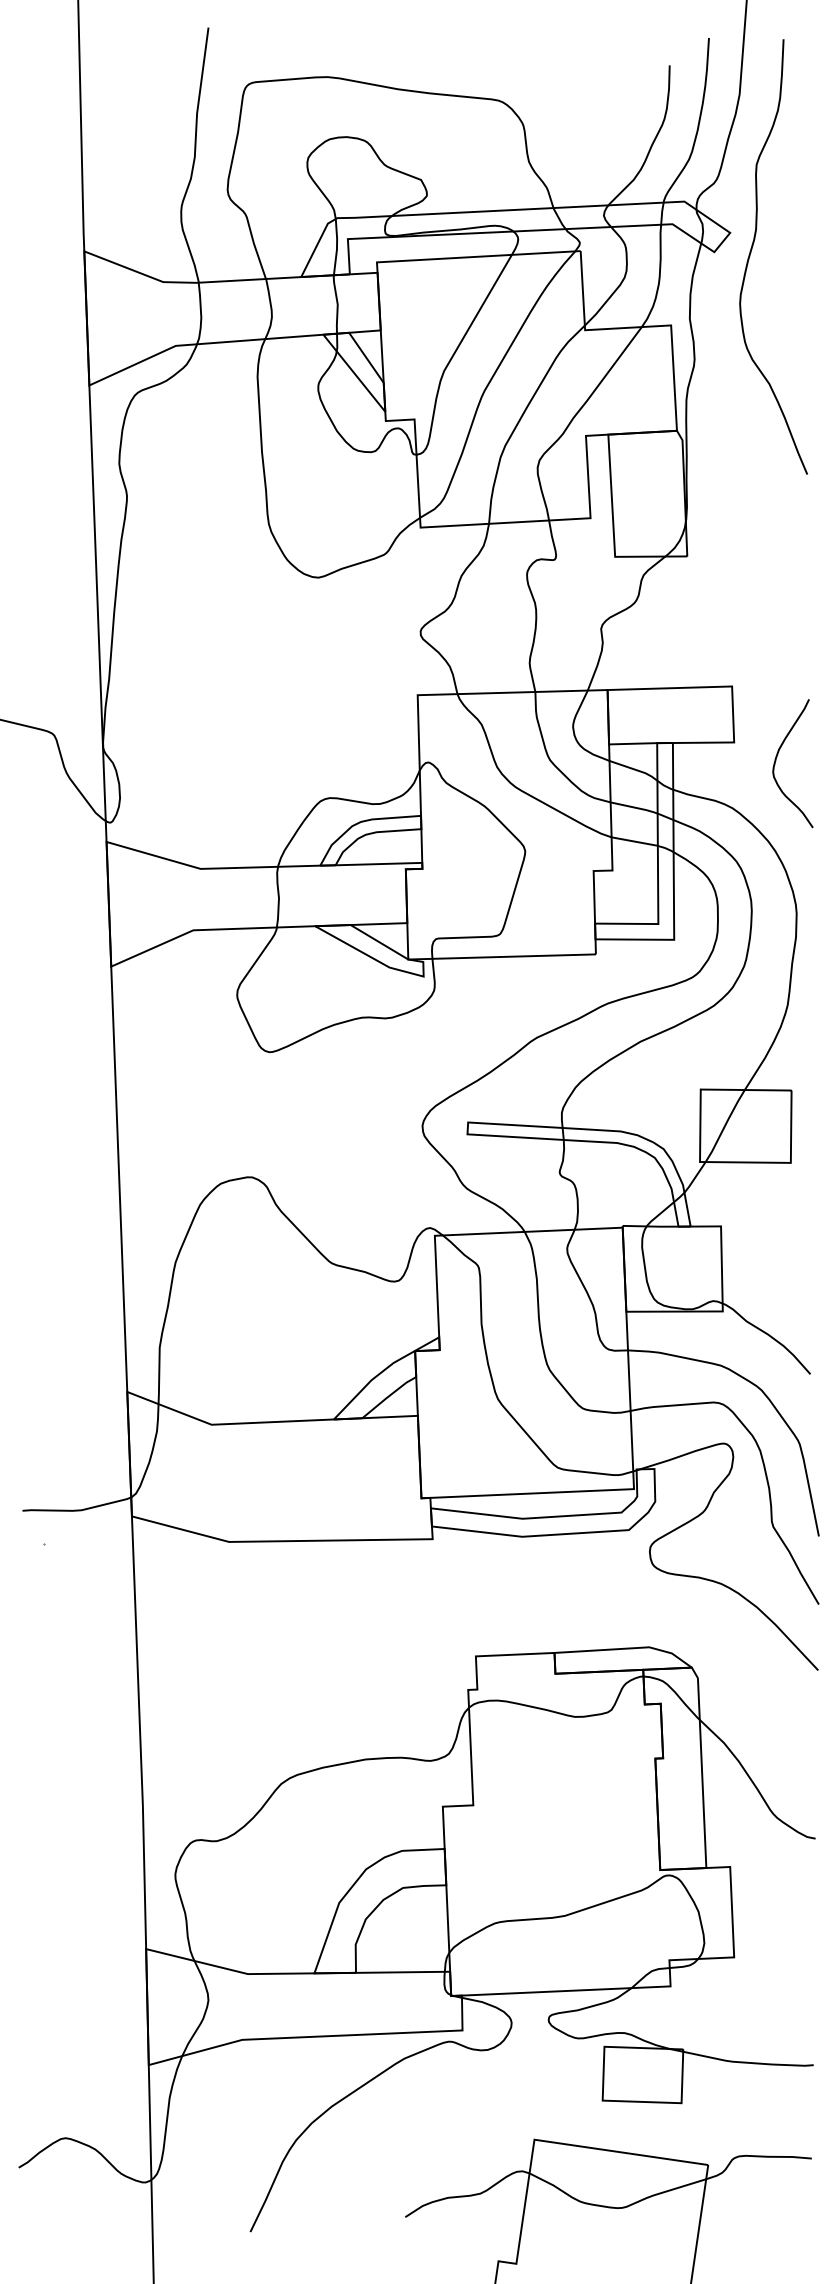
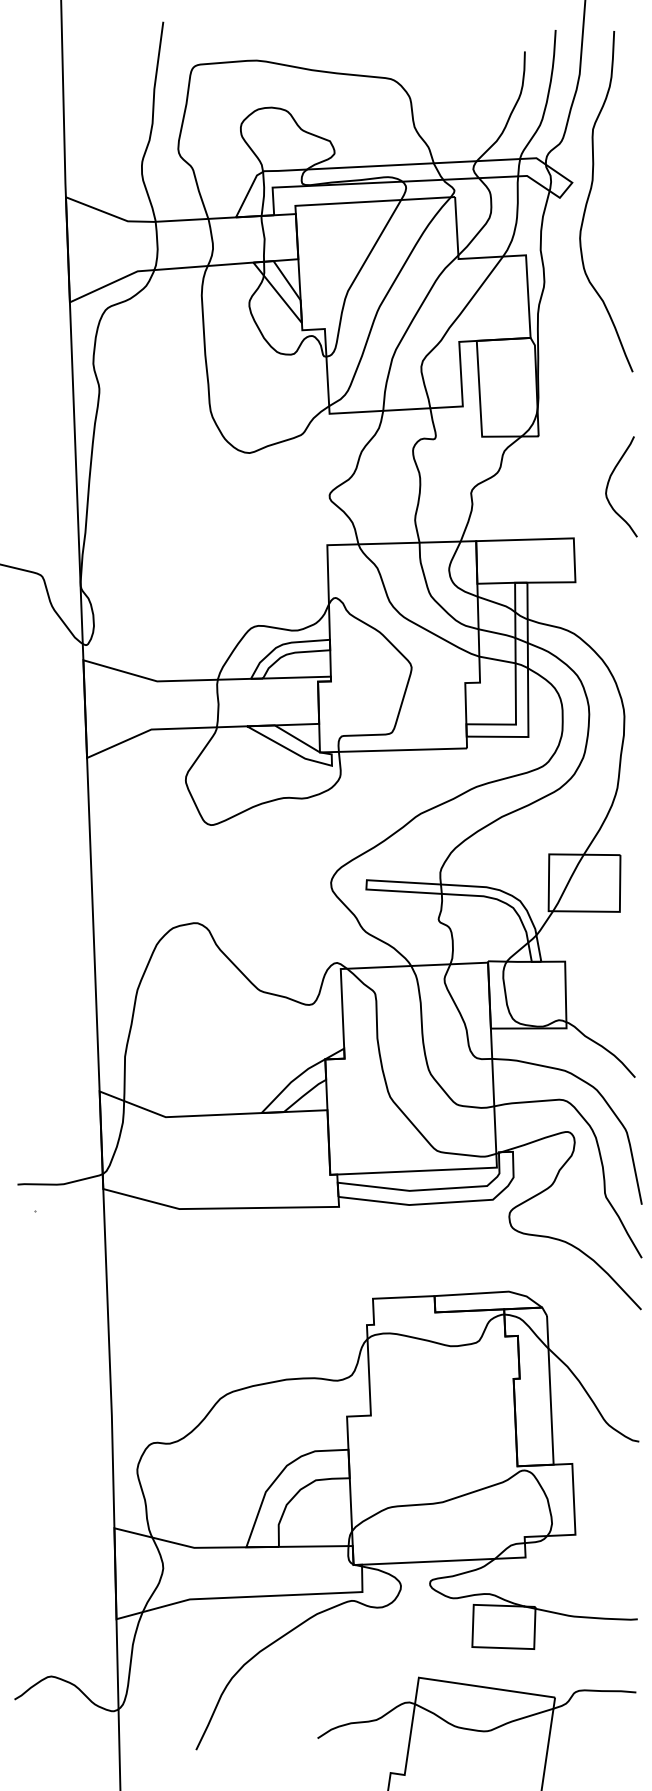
curve: (777, 758) -> (609, 482), moved

